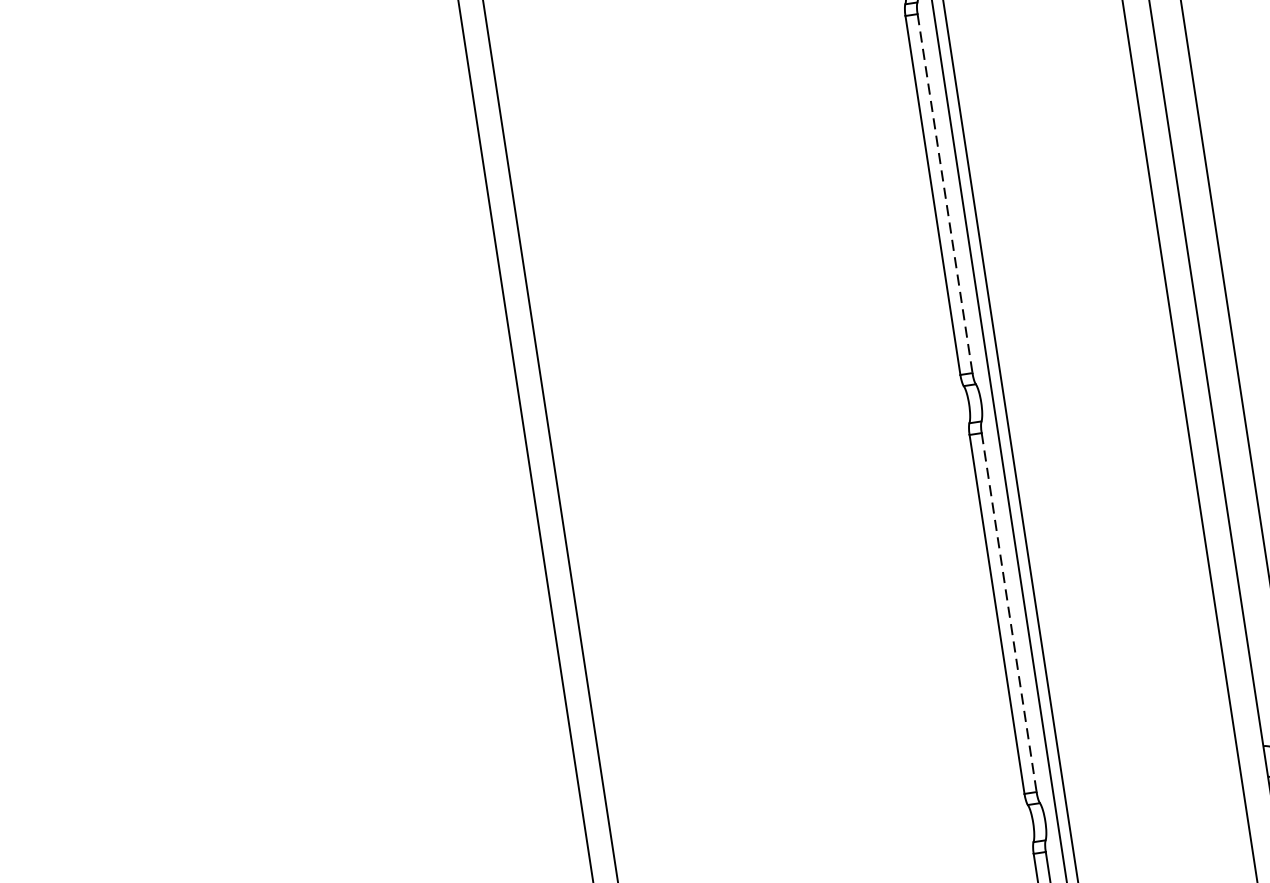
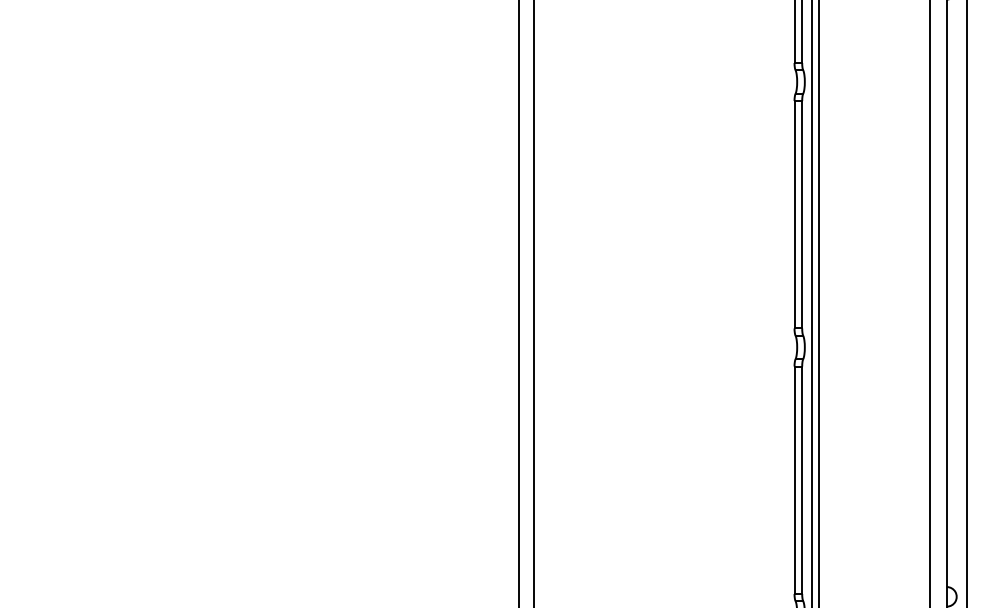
line: (945, 193) -> (802, 214), dashed -> solid
line: (1009, 612) -> (802, 480), dashed -> solid

